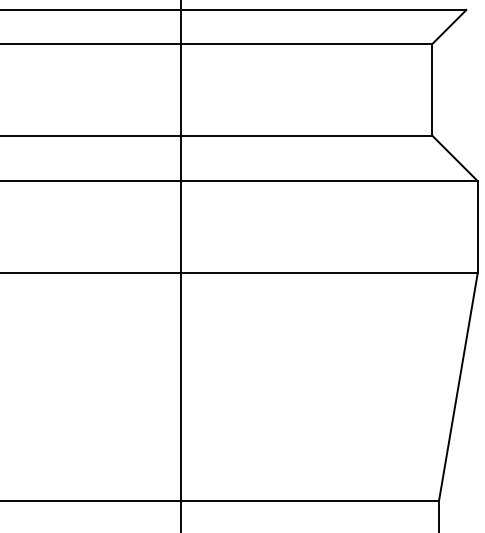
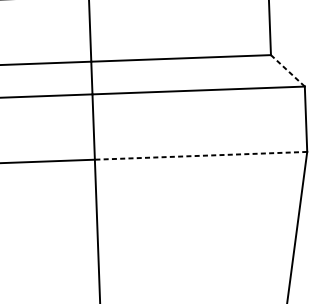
line: (454, 158) -> (287, 70), solid -> dashed
line: (328, 272) -> (200, 155), solid -> dashed

